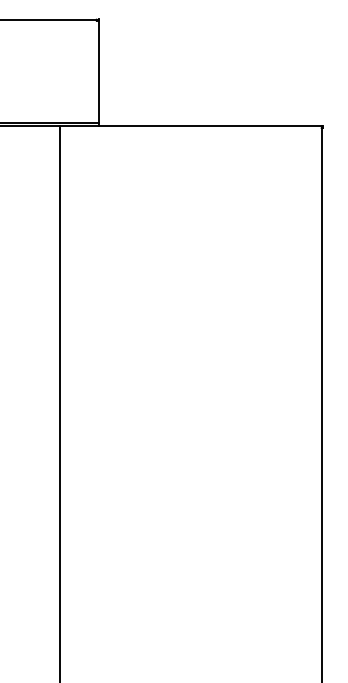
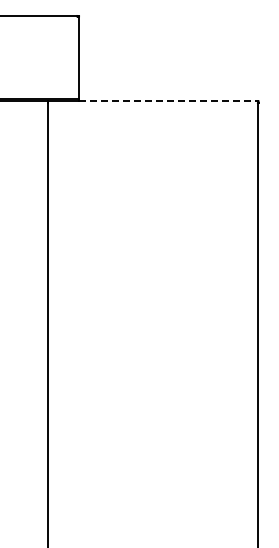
line: (211, 126) -> (169, 101), solid -> dashed

